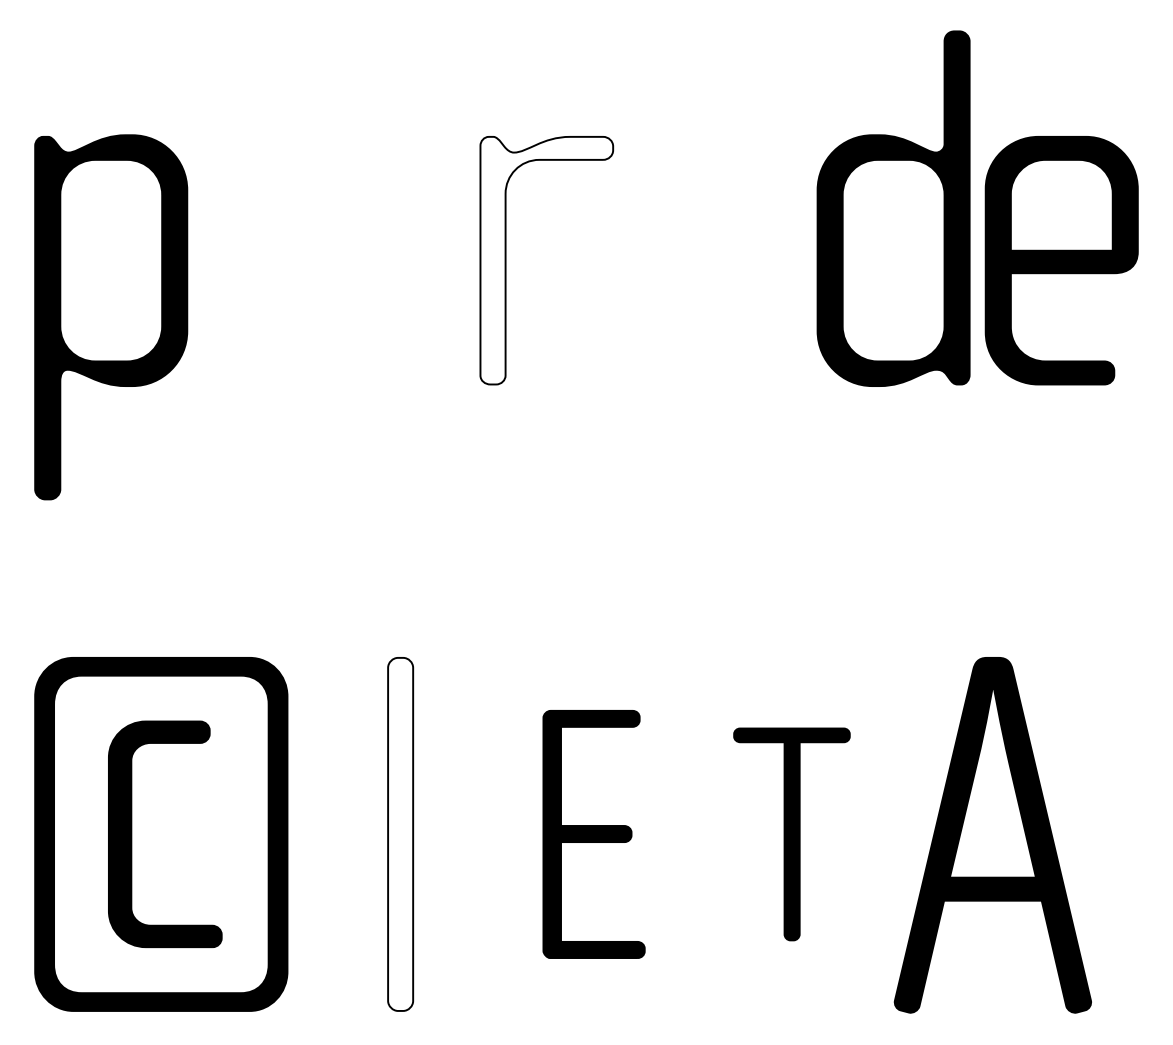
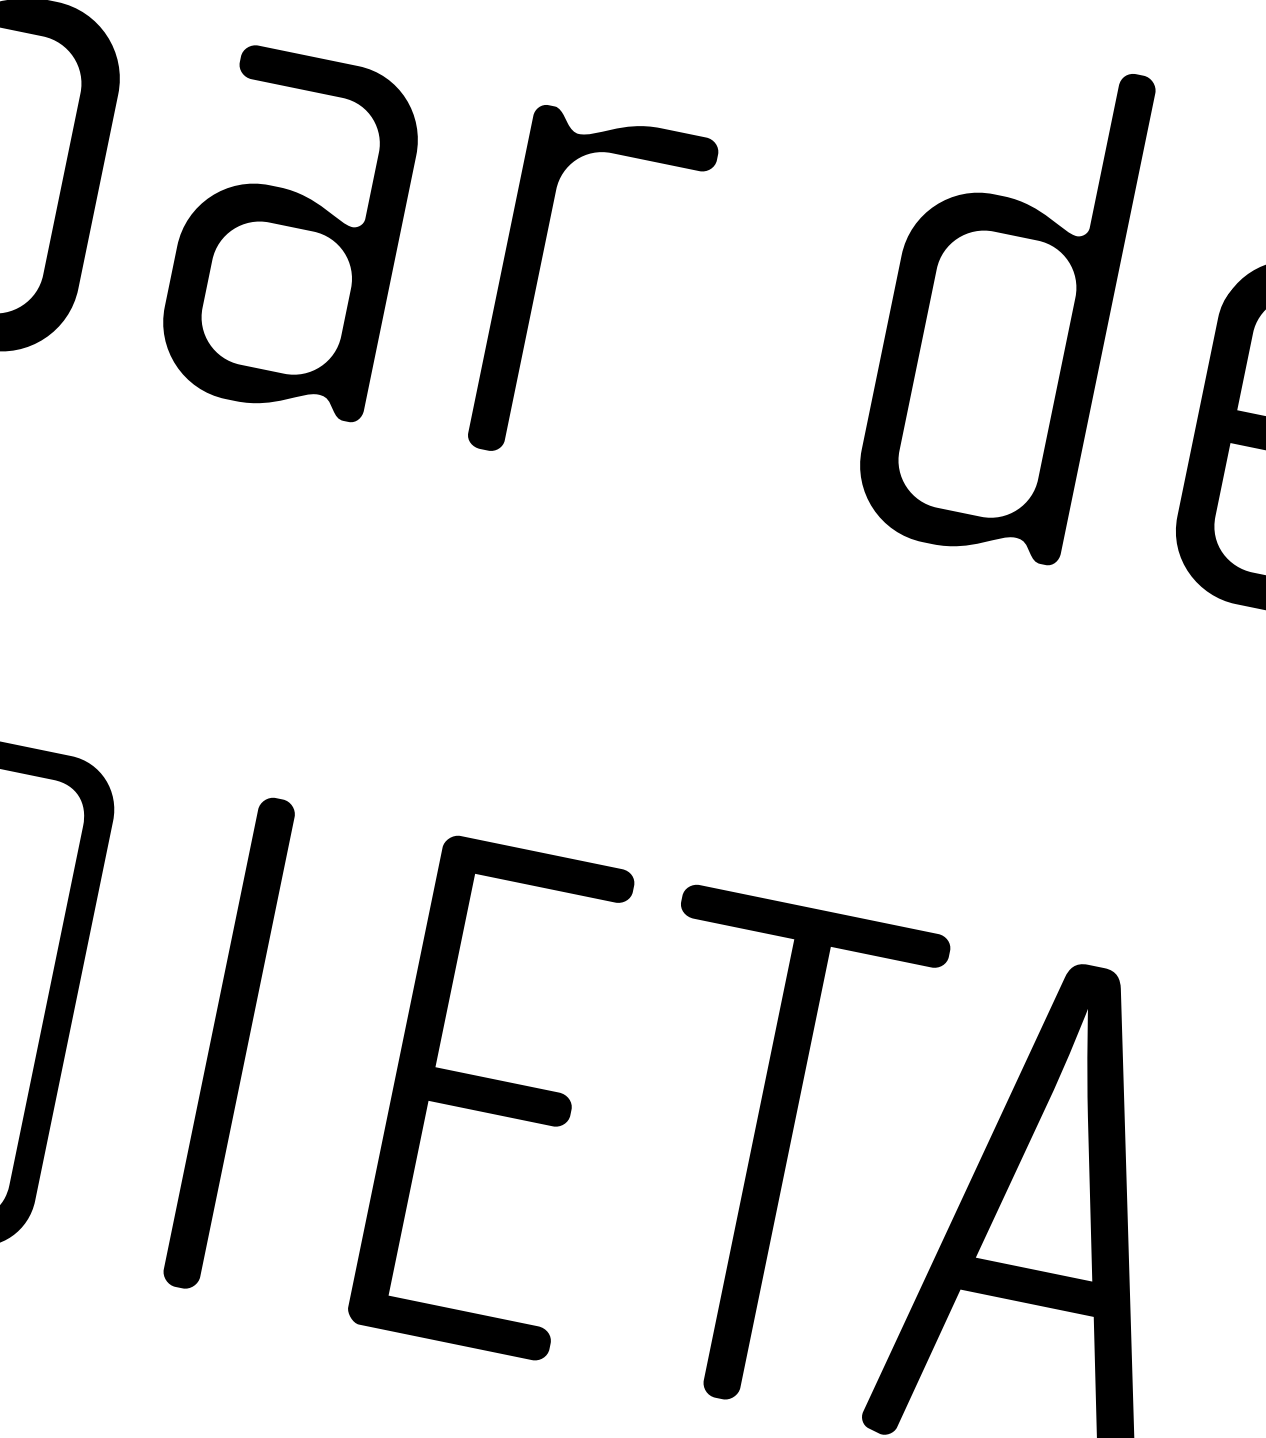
part: (893, 208) -> (1002, 302), moved
fill: (546, 260) -> (592, 292), added
part: (327, 261) -> (290, 232), added
fill: (400, 833) -> (229, 1041), added
part: (593, 834) -> (495, 1097), size x1.43
part: (791, 834) -> (768, 1153), size x1.67

